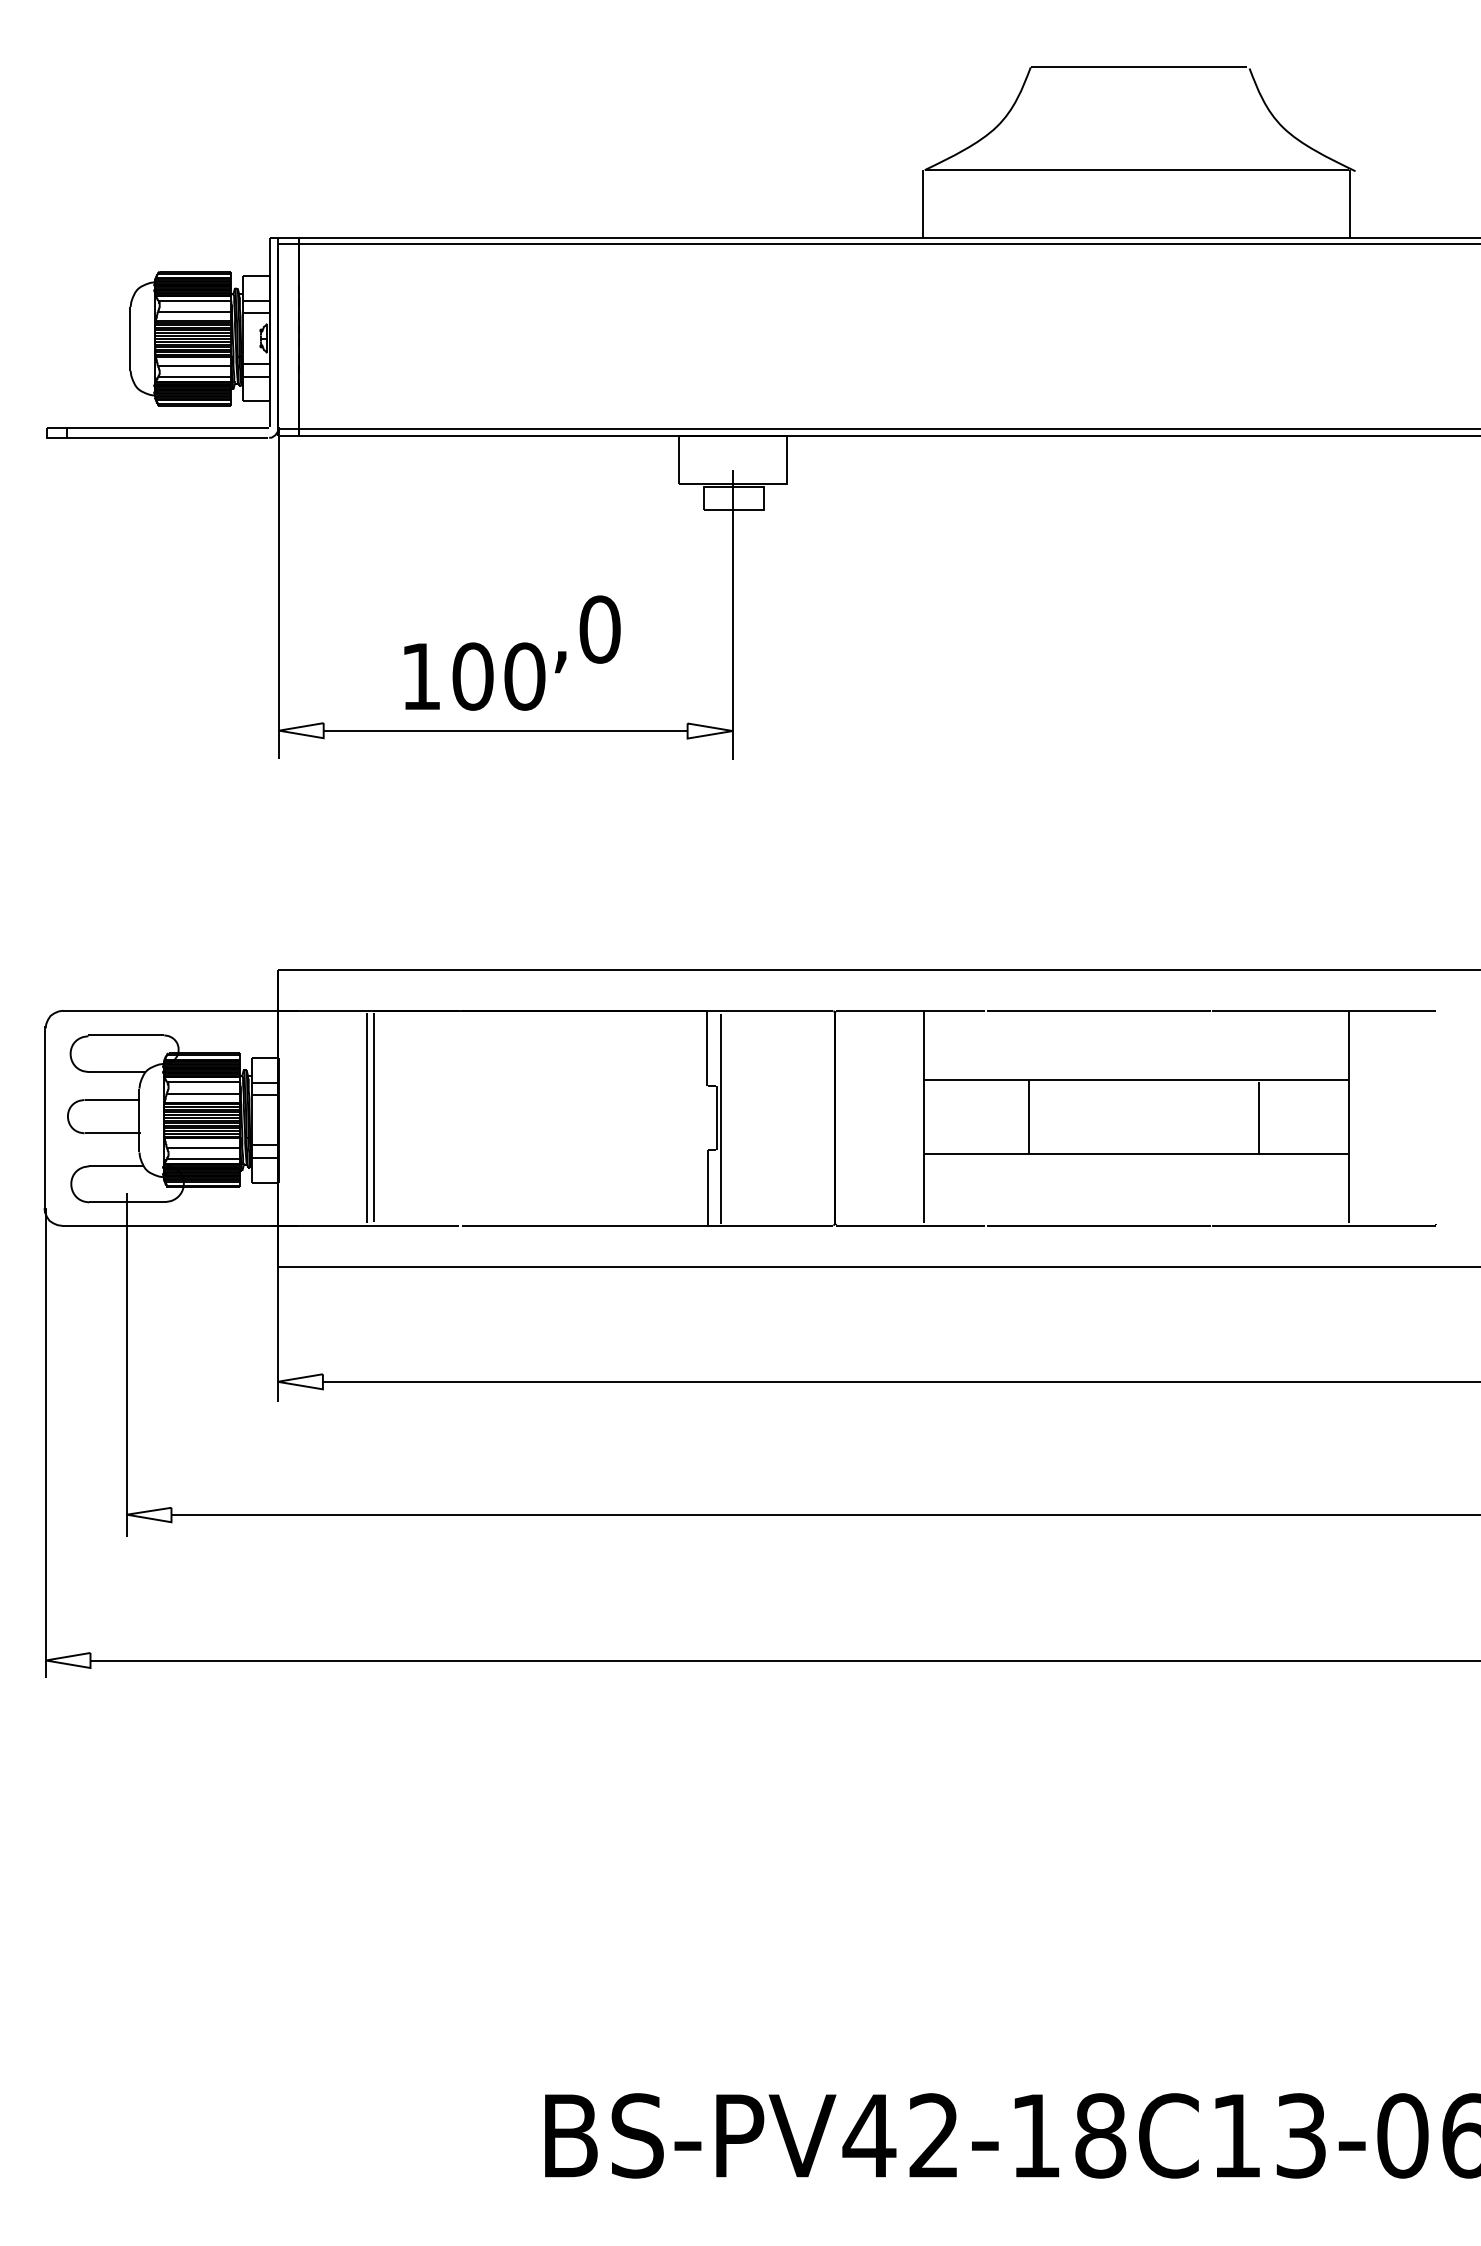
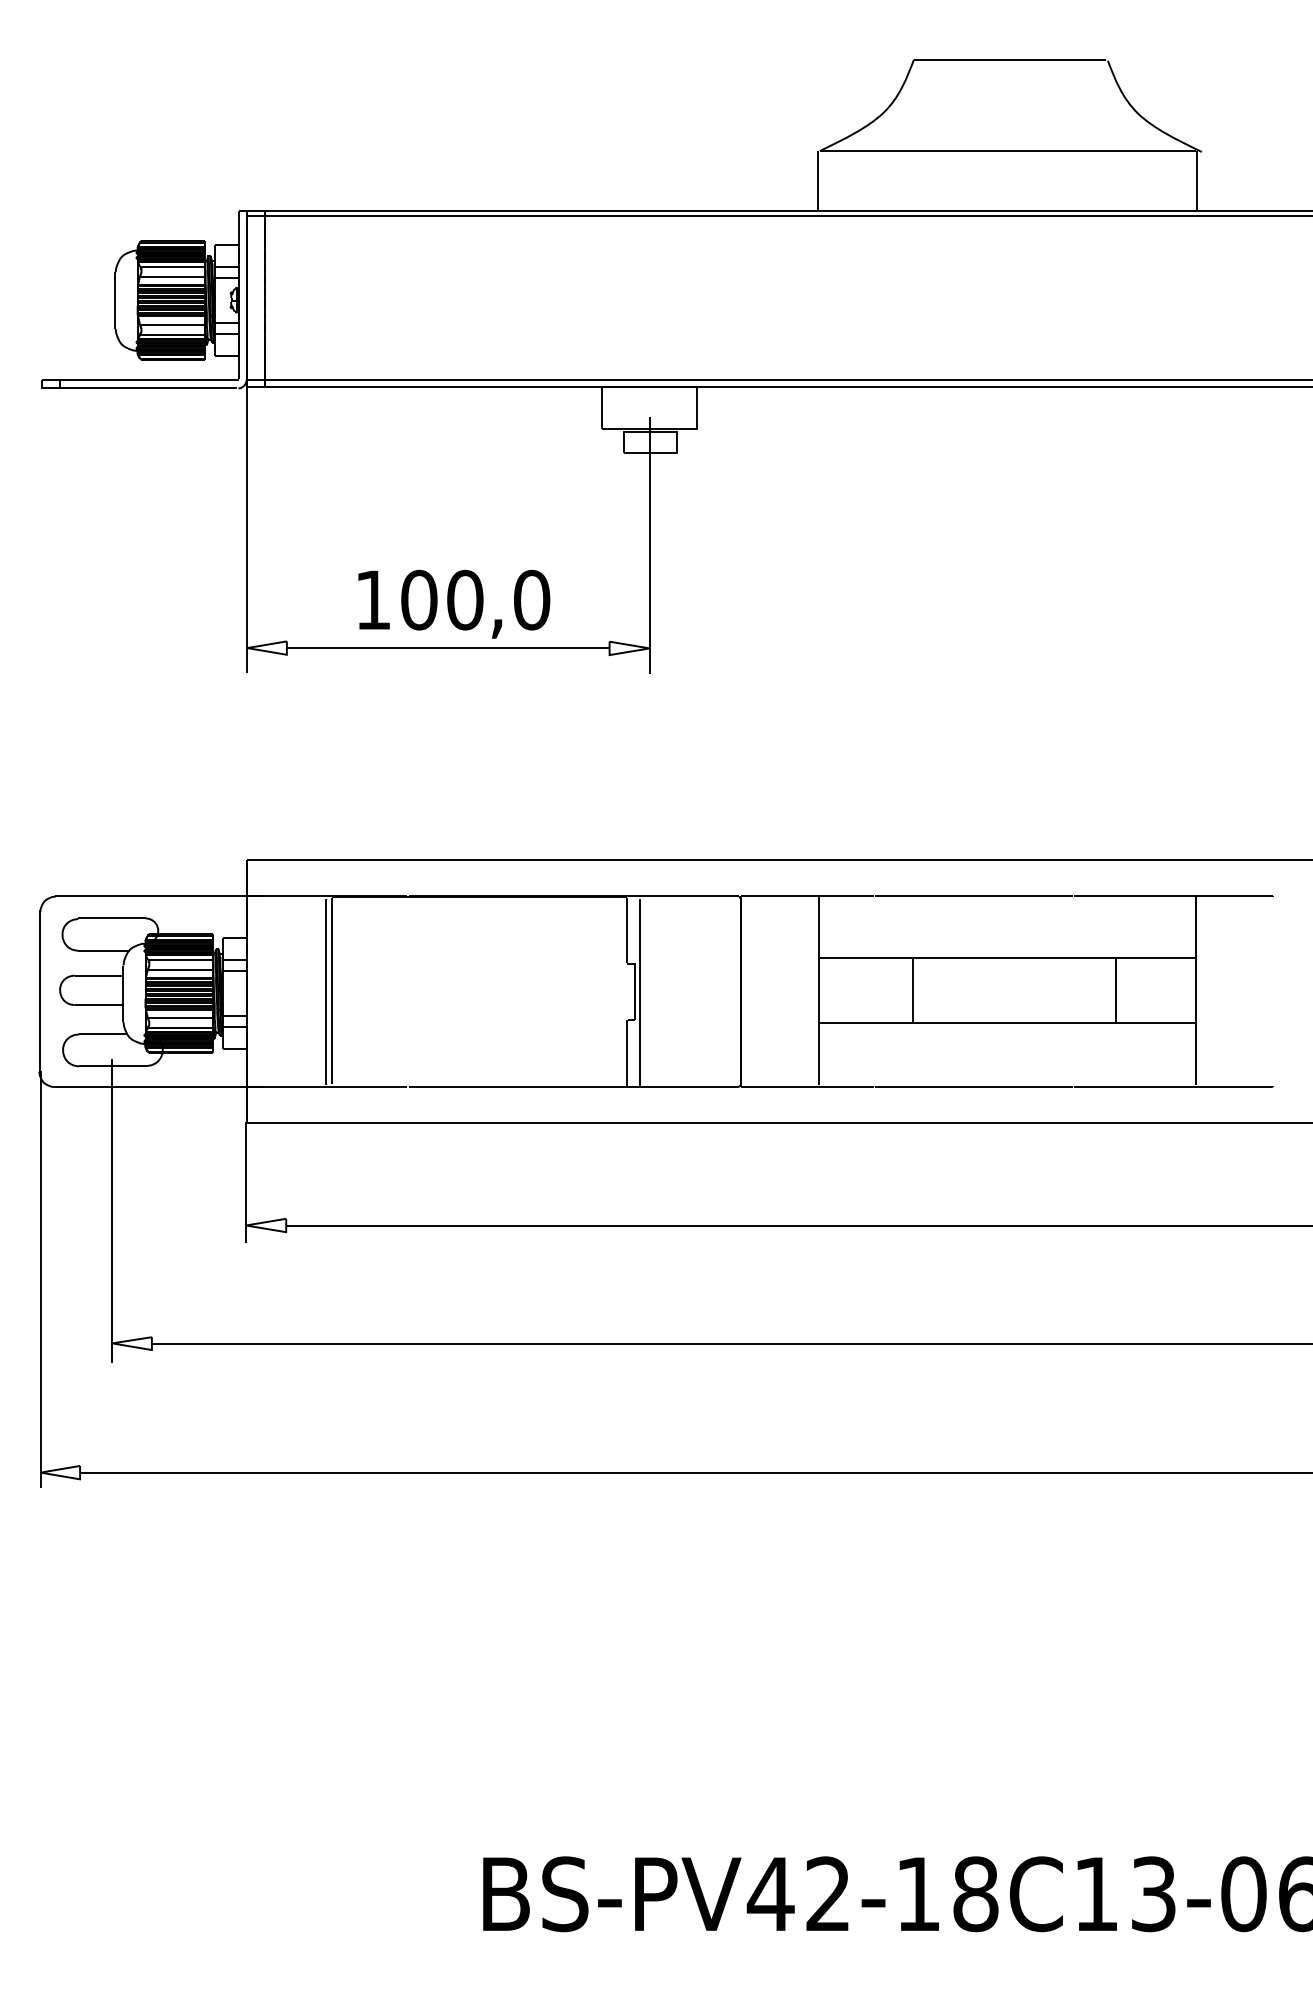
text: (587, 634) -> (520, 604), moved

